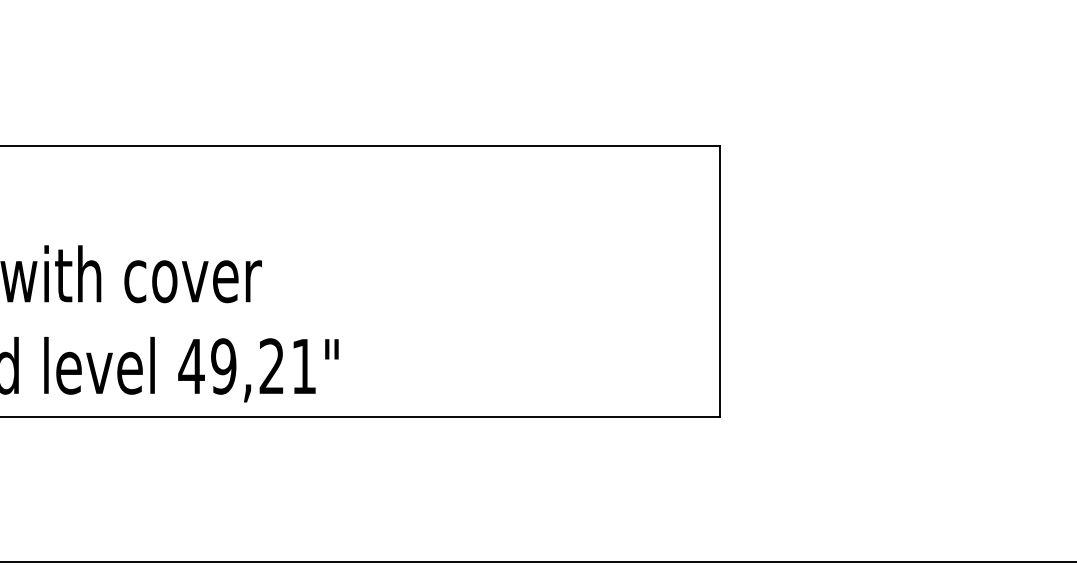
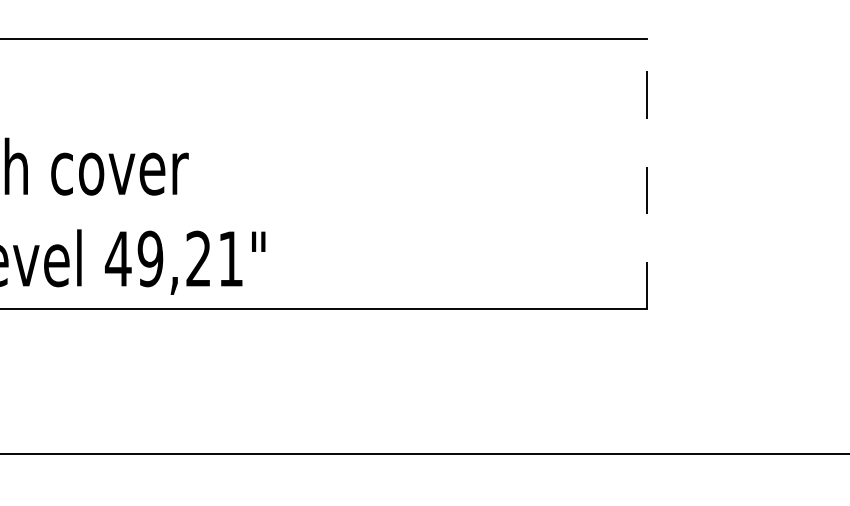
line: (719, 281) -> (646, 173), solid -> dashed

